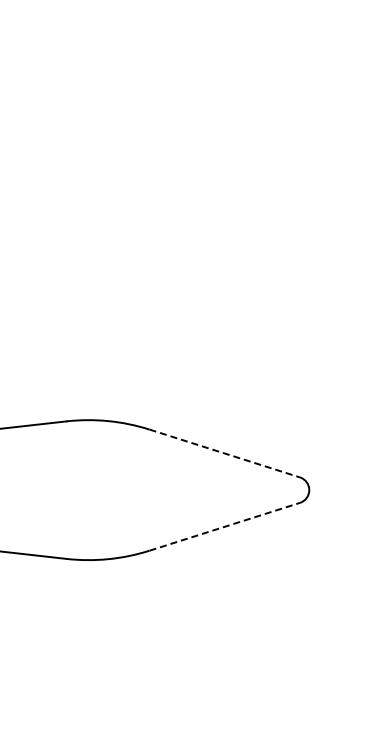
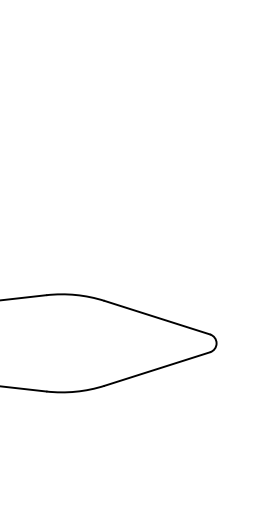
line: (224, 453) -> (157, 317), dashed -> solid
line: (224, 526) -> (157, 368), dashed -> solid

